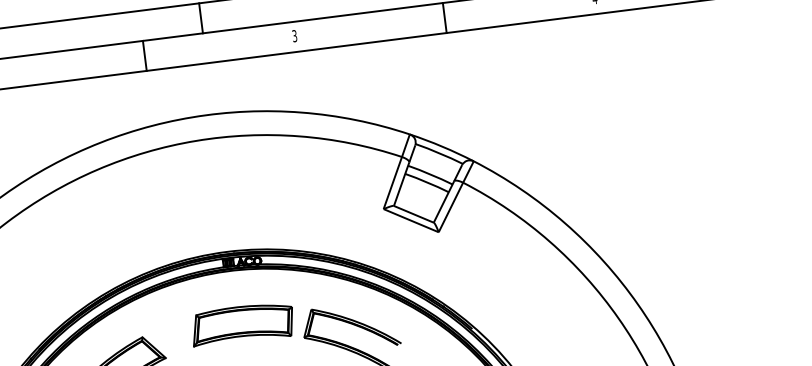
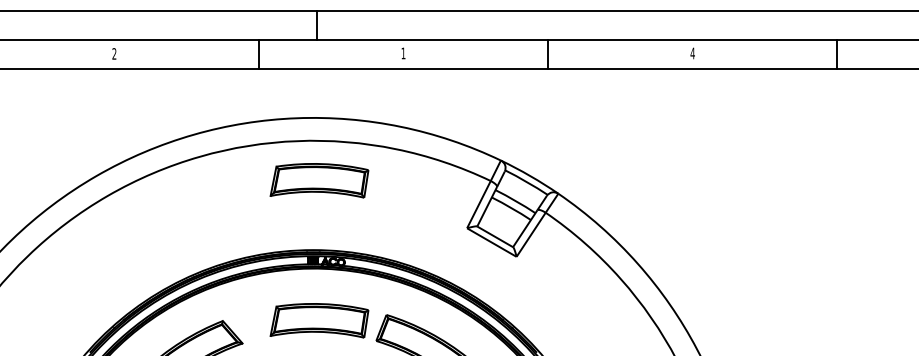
text: (294, 36) -> (403, 53), 3 -> 1
part: (224, 178) -> (319, 180), added

